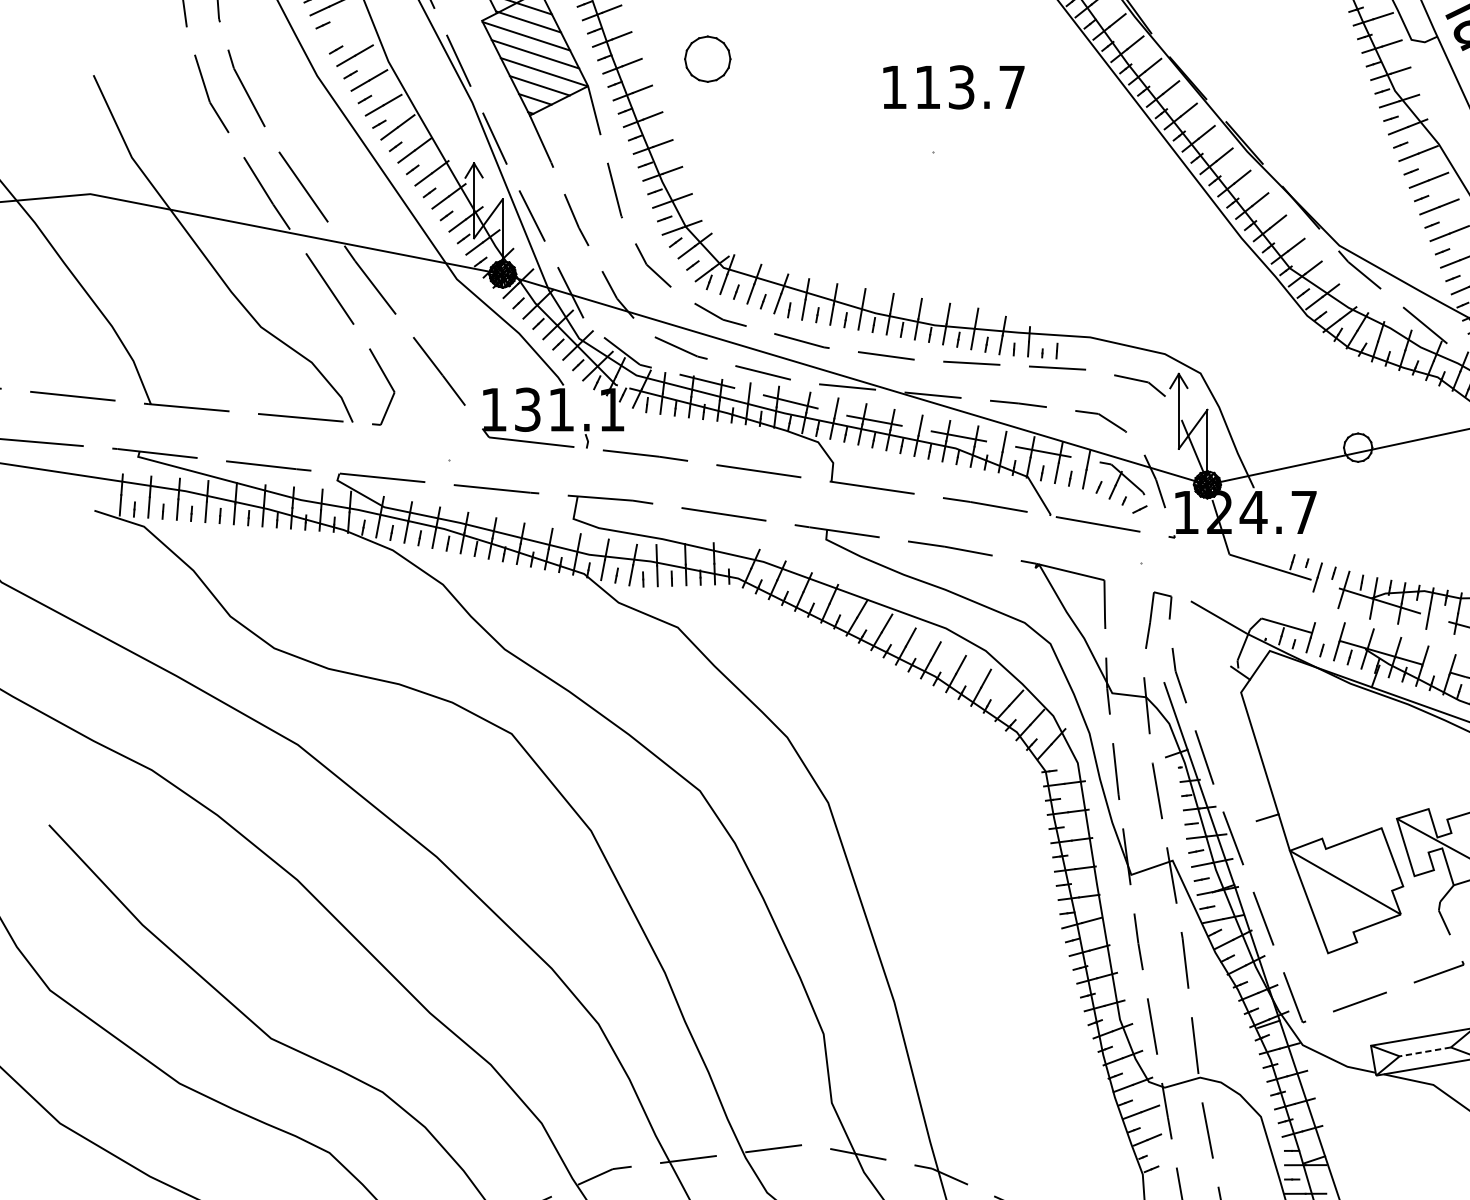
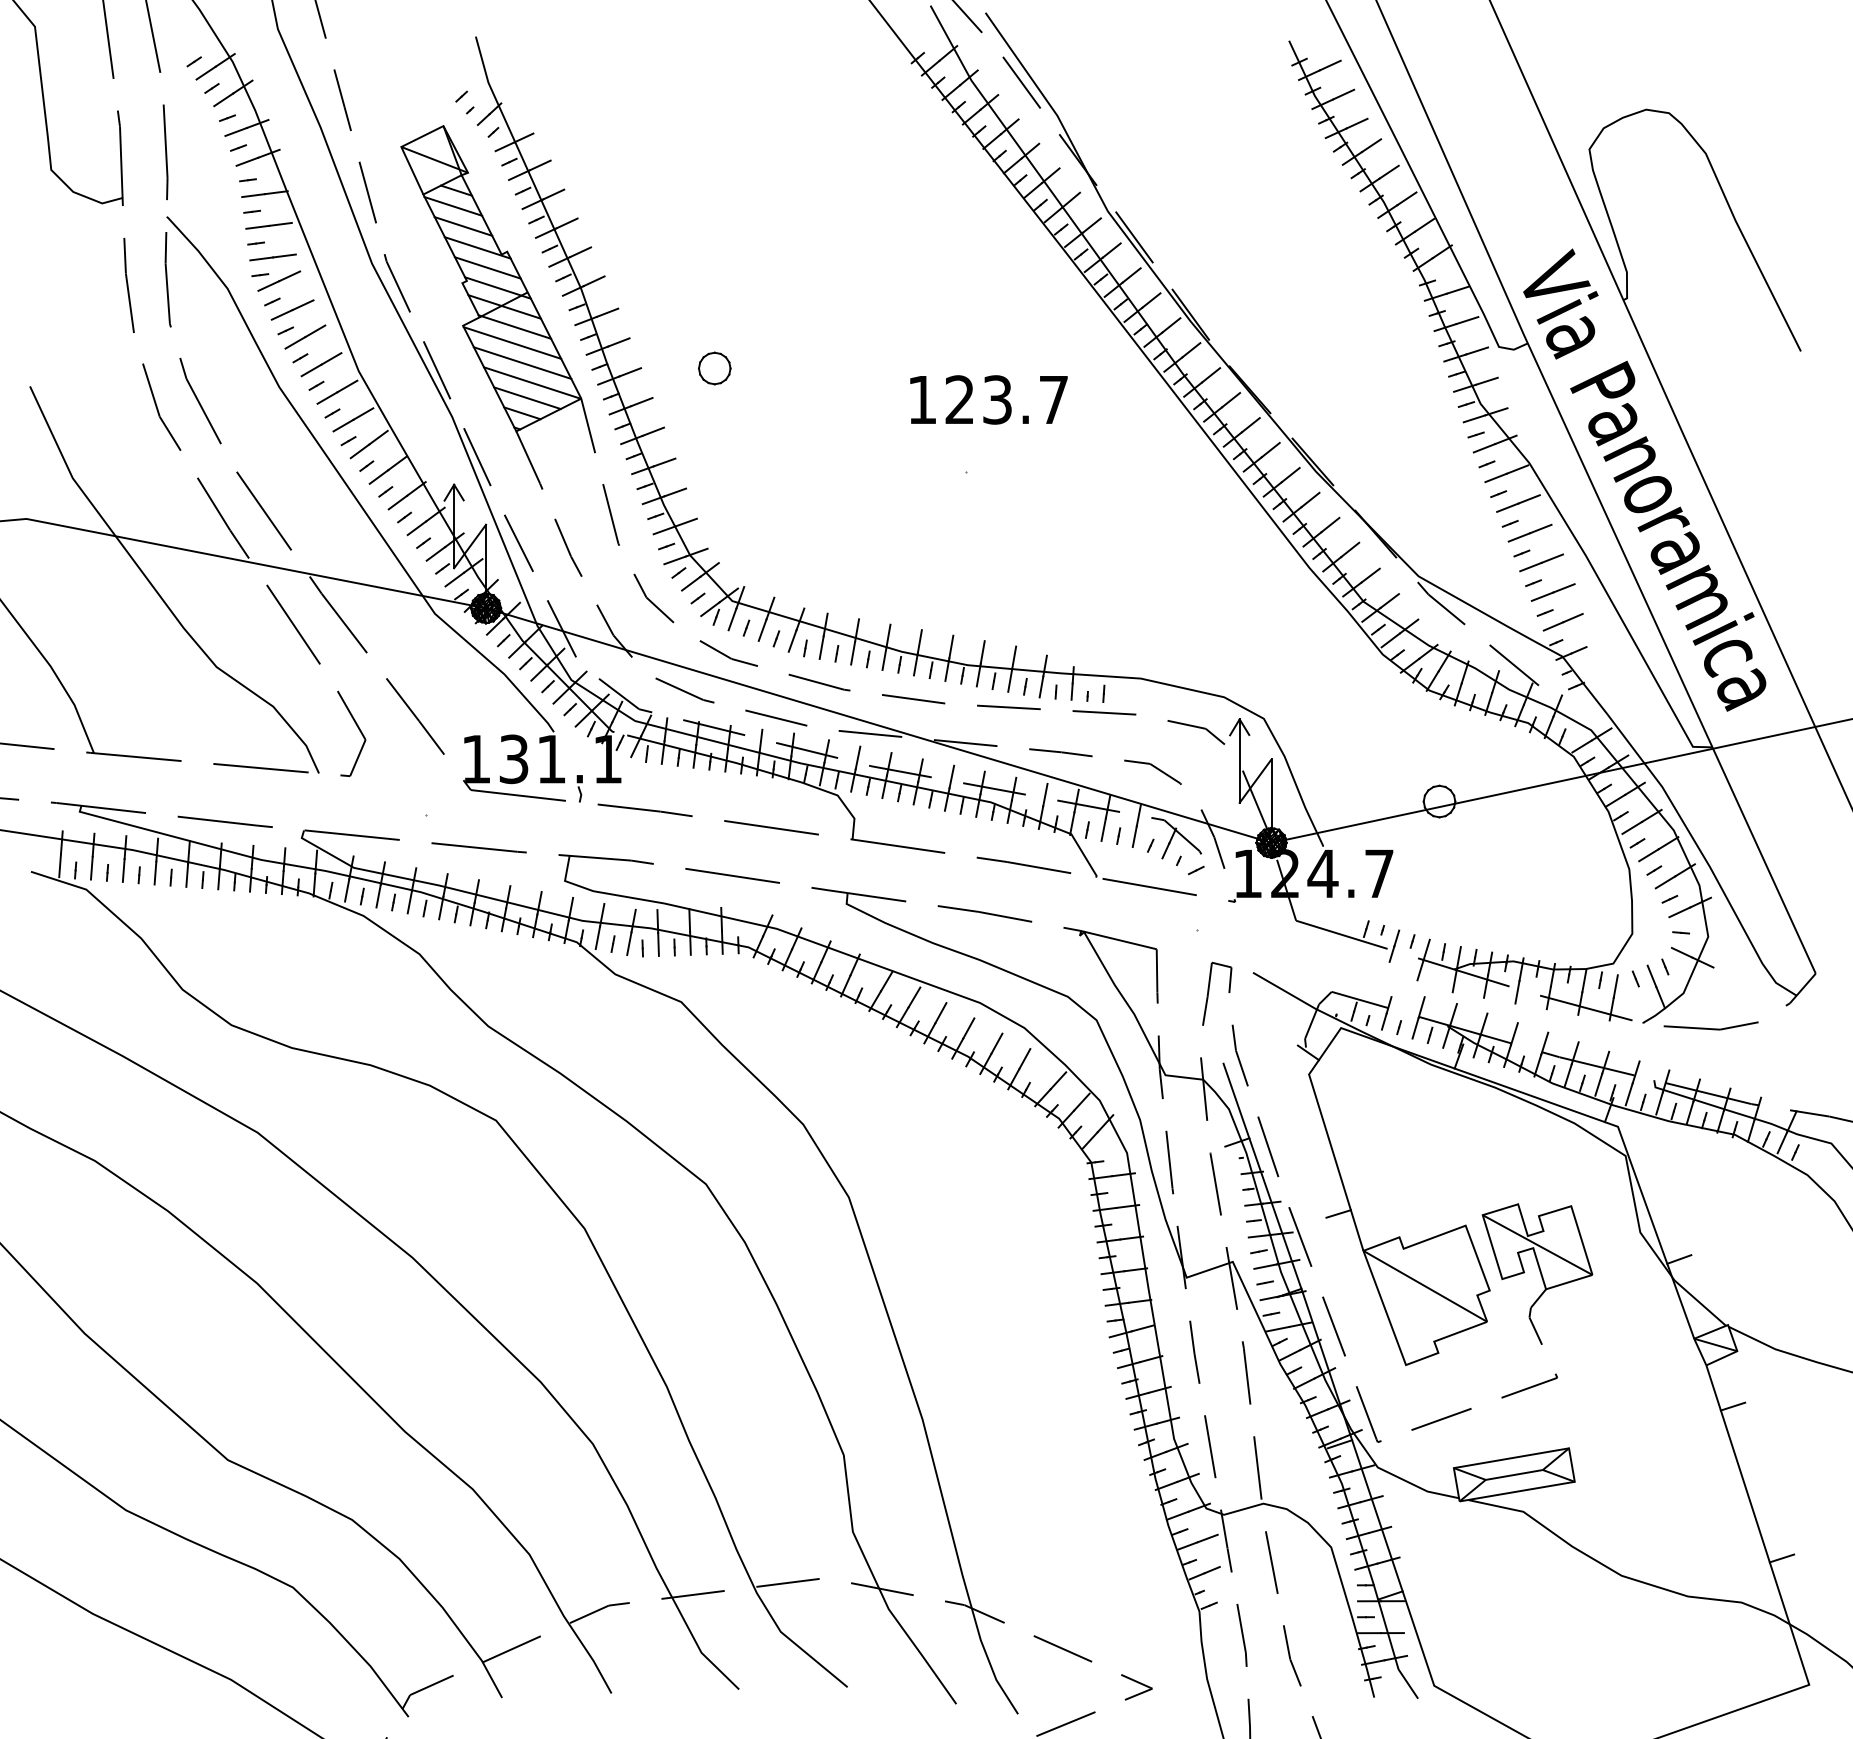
line: (340, 30) -> (305, 336), added
part: (707, 59) -> (714, 368), size x0.62
text: (927, 86) -> (959, 399), 113.7 -> 123.7
line: (1425, 1051) -> (1514, 1474), dashed -> solid

